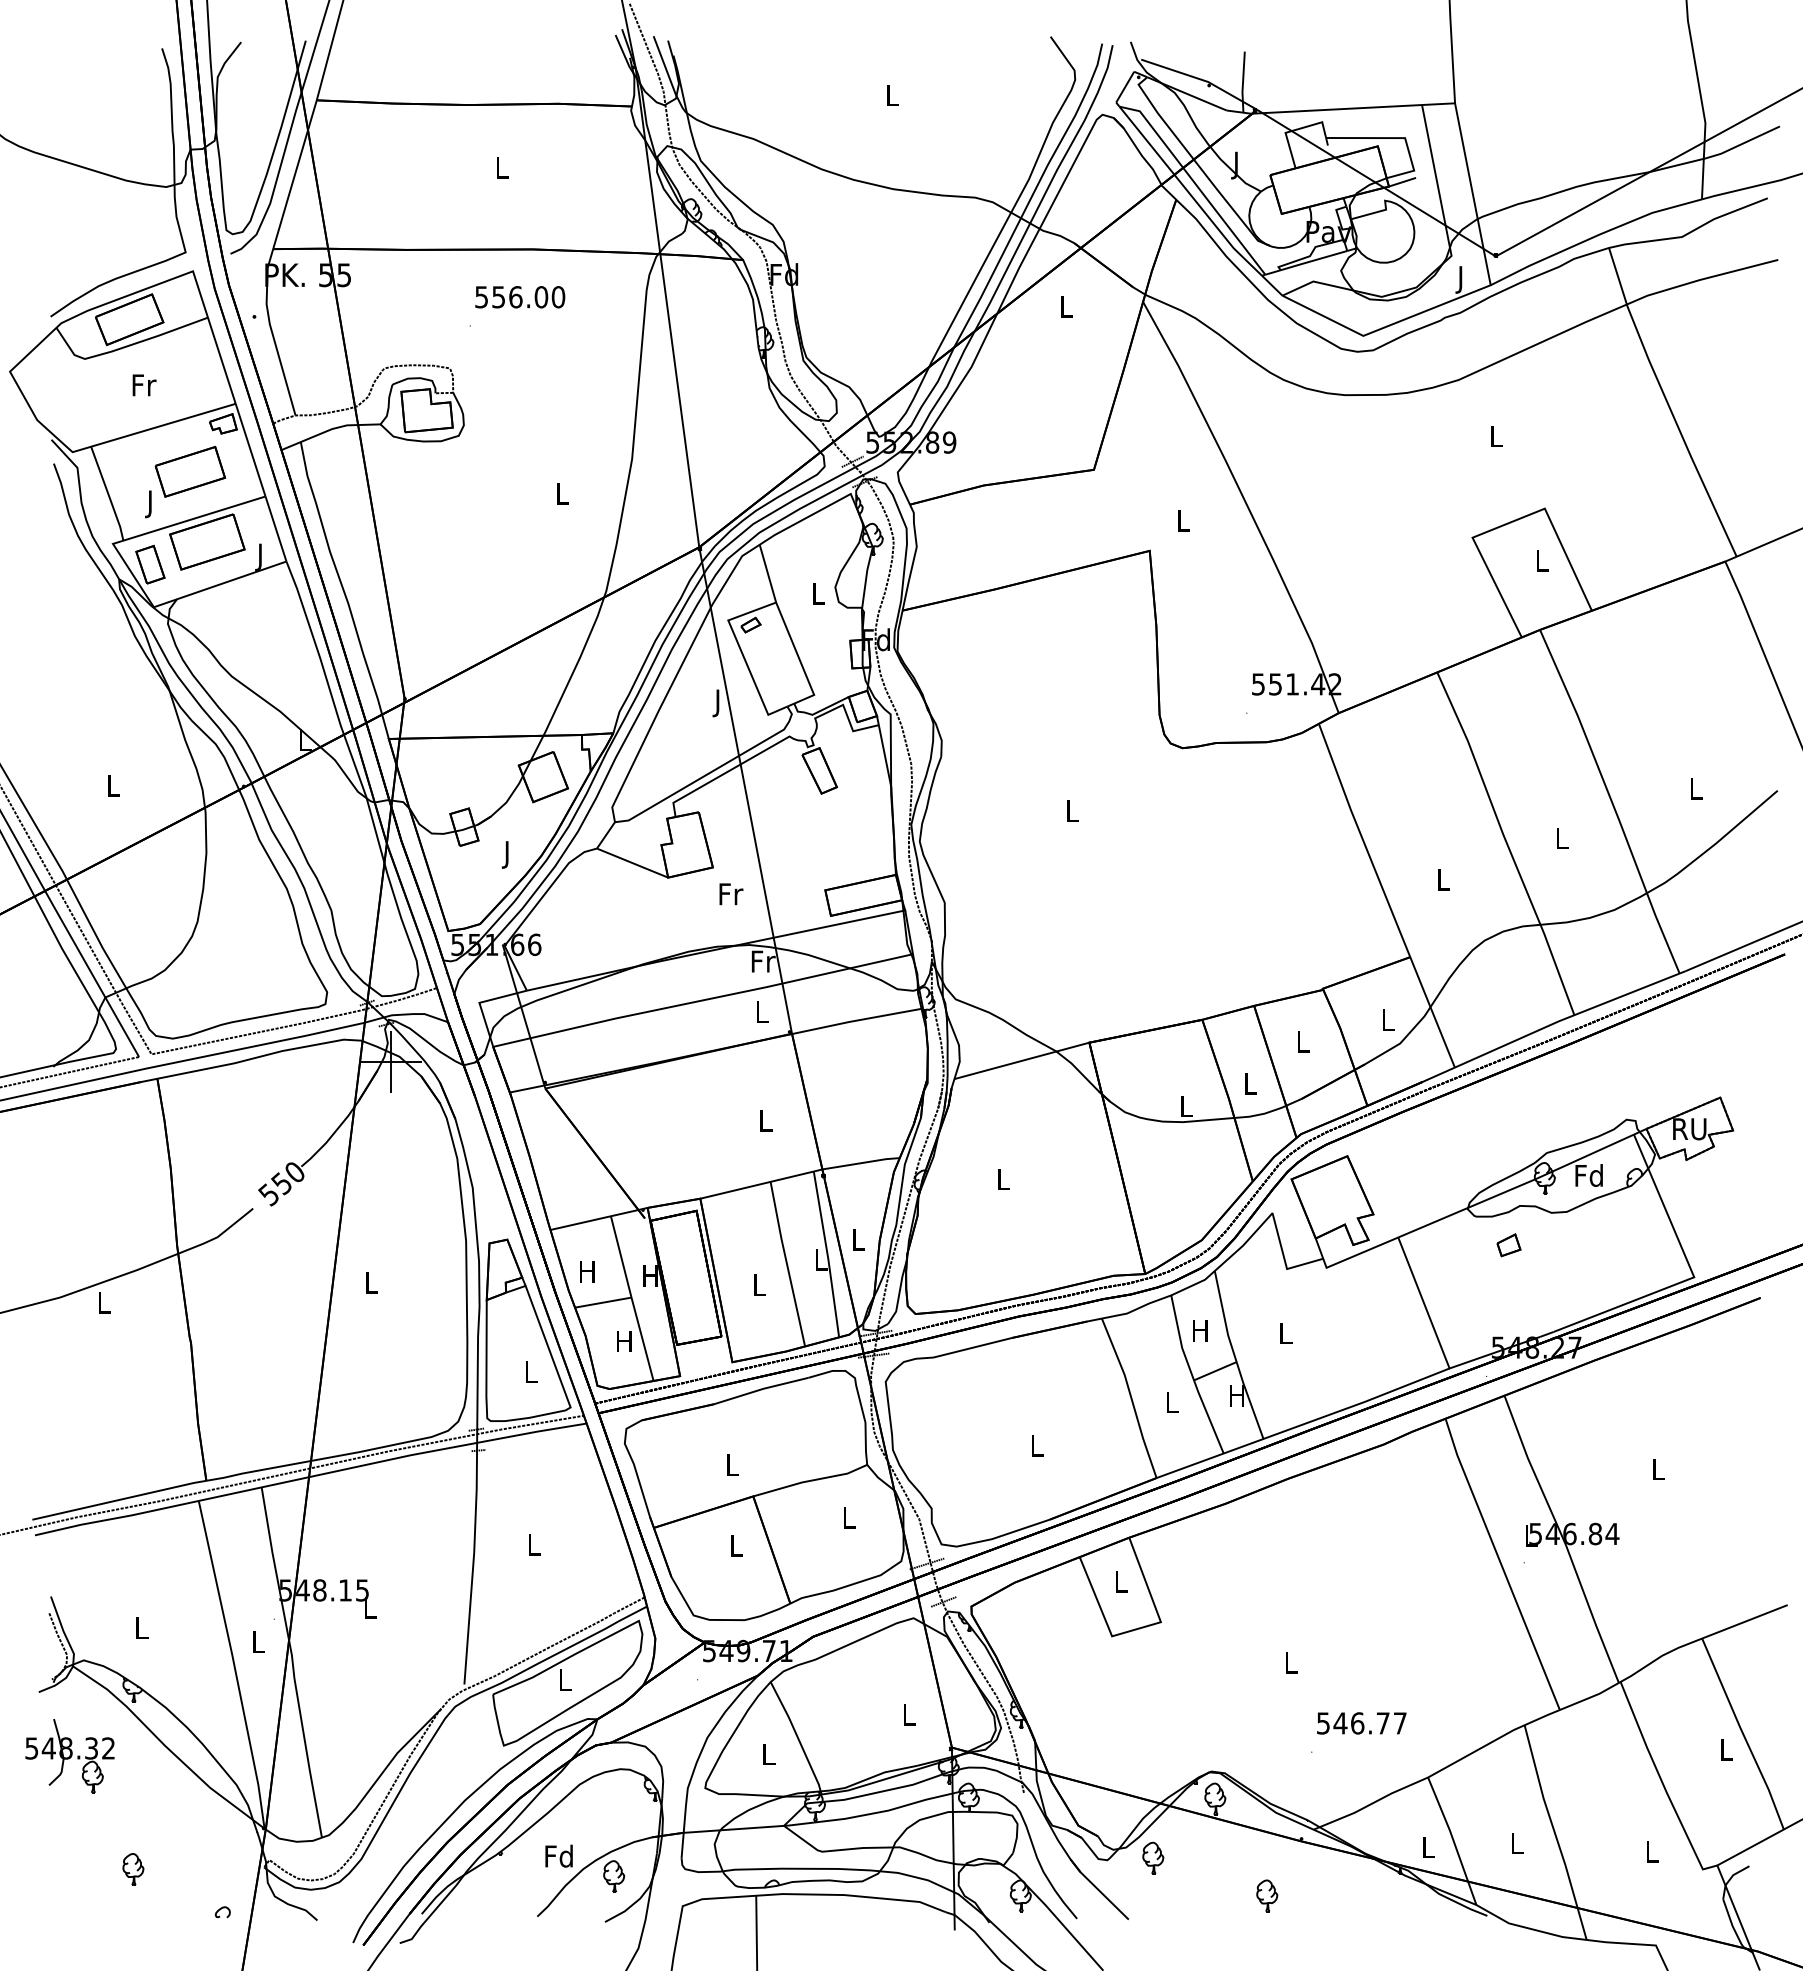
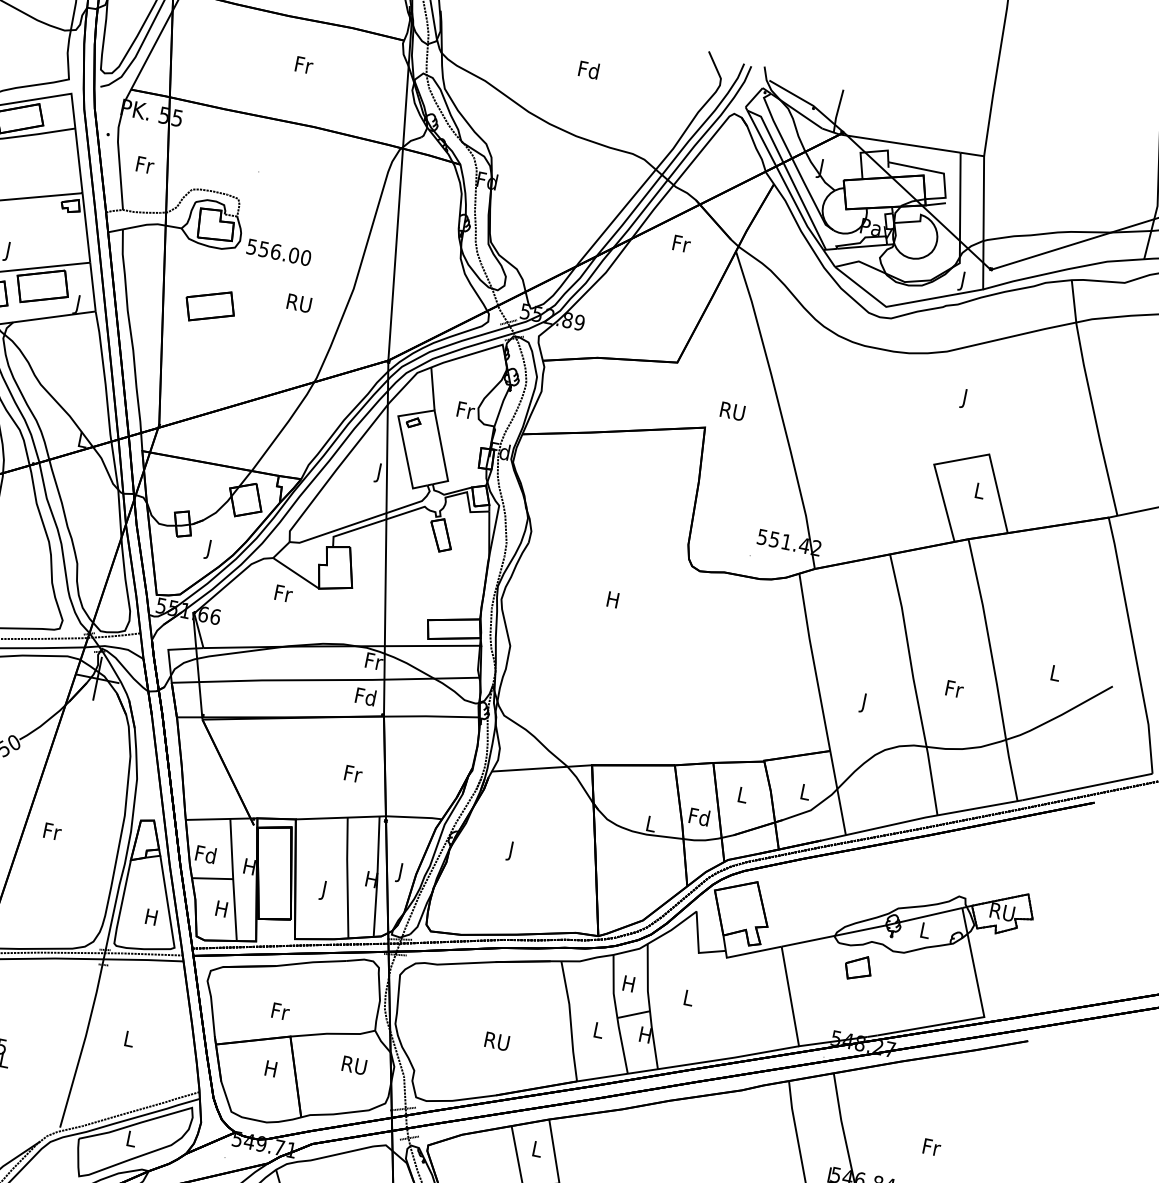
text: (891, 94) -> (588, 69), L -> Fd
text: (502, 167) -> (304, 65), L -> Fr
text: (520, 297) -> (279, 252), moved
text: (1067, 306) -> (682, 243), L -> Fr
text: (144, 385) -> (145, 165), moved
text: (1496, 439) -> (965, 398), L -> J
part: (190, 471) -> (210, 306), moved
text: (561, 494) -> (298, 303), L -> RU
text: (1182, 521) -> (732, 411), L -> RU
text: (818, 593) -> (465, 410), L -> Fr
text: (1071, 810) -> (612, 599), L -> H
text: (1562, 838) -> (954, 689), L -> Fr
text: (1443, 882) -> (864, 703), L -> J
text: (731, 894) -> (283, 593), moved
text: (761, 1011) -> (365, 696), L -> Fd
text: (1249, 1082) -> (699, 816), L -> Fd
text: (766, 1120) -> (353, 773), L -> Fr
text: (1588, 1175) -> (924, 930), Fd -> L
text: (1003, 1182) -> (511, 851), L -> J
text: (858, 1242) -> (400, 872), L -> J
part: (1508, 1245) -> (858, 968), size x1.6
text: (820, 1259) -> (371, 879), L -> H
text: (587, 1271) -> (205, 854), H -> Fd
text: (372, 1282) -> (53, 831), L -> Fr
text: (759, 1287) -> (324, 890), L -> J
text: (530, 1371) -> (151, 916), L -> H
text: (1036, 1445) -> (497, 1041), L -> RU
text: (733, 1464) -> (281, 1011), L -> Fr
text: (1658, 1469) -> (931, 1147), L -> Fr
text: (848, 1518) -> (354, 1065), L -> RU
text: (735, 1545) -> (270, 1068), L -> H

